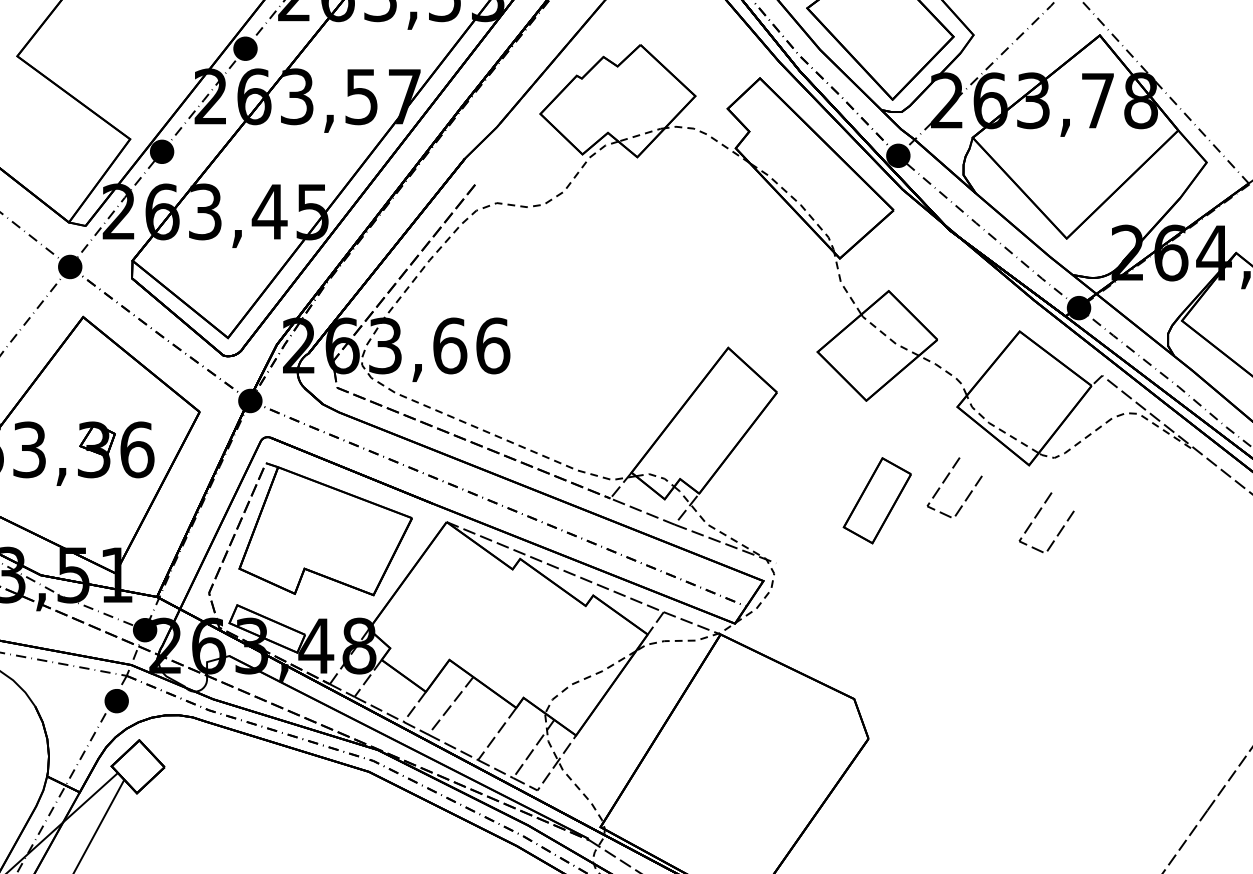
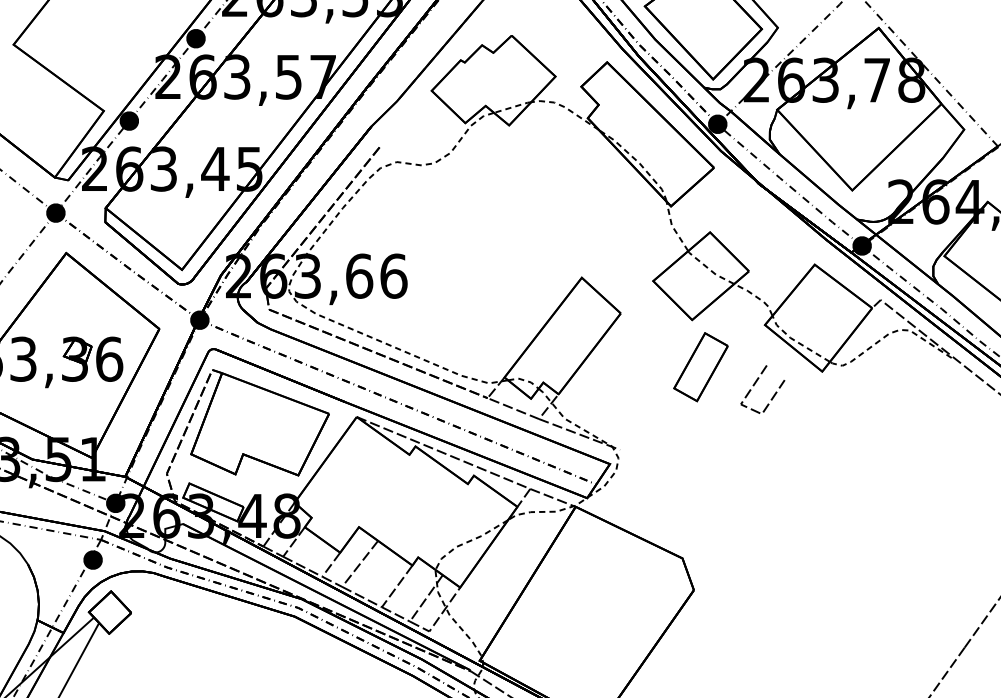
part: (876, 500) -> (700, 366), moved
line: (1037, 516) -> (828, 412), removed

